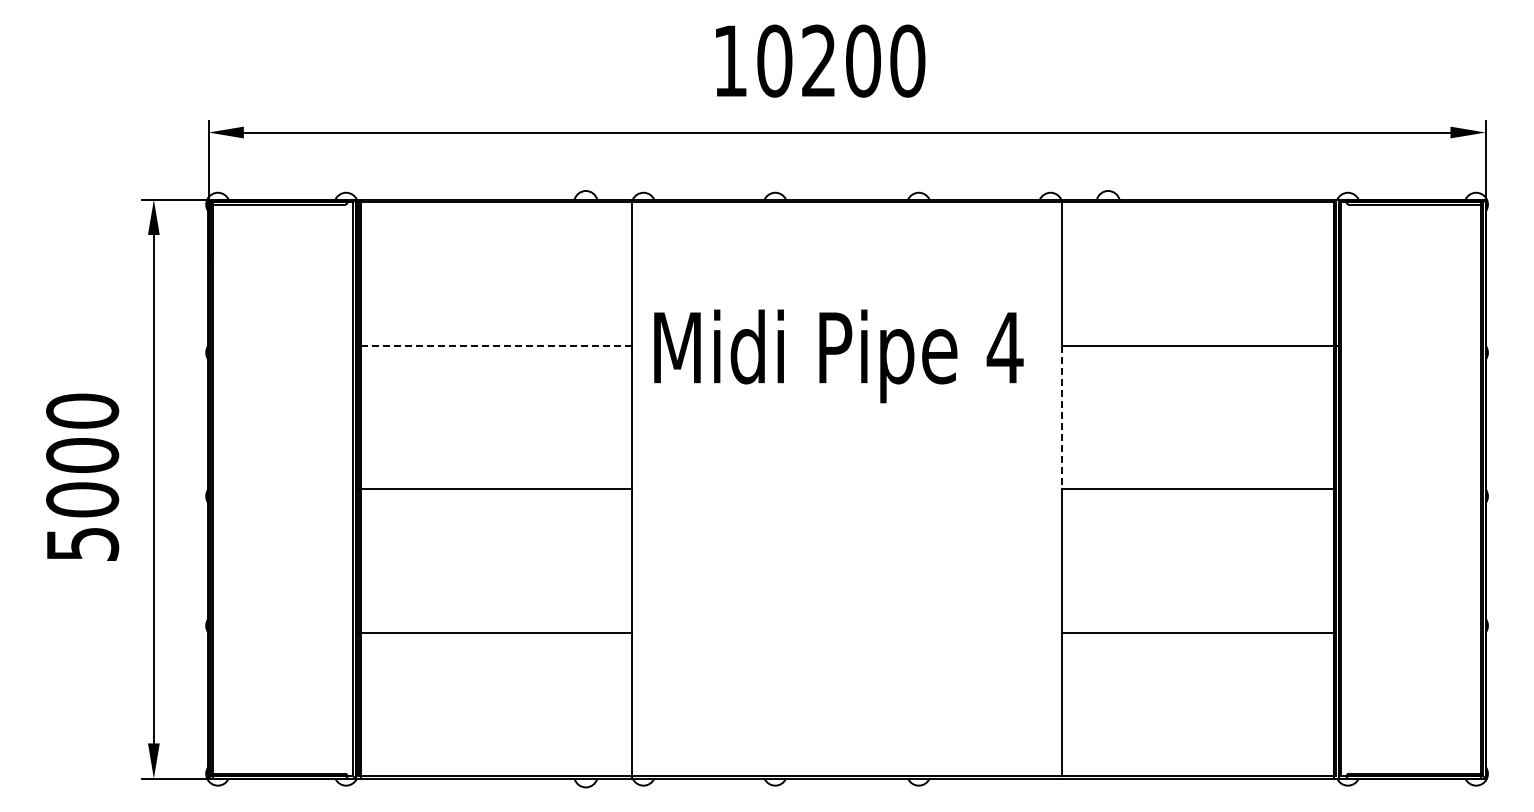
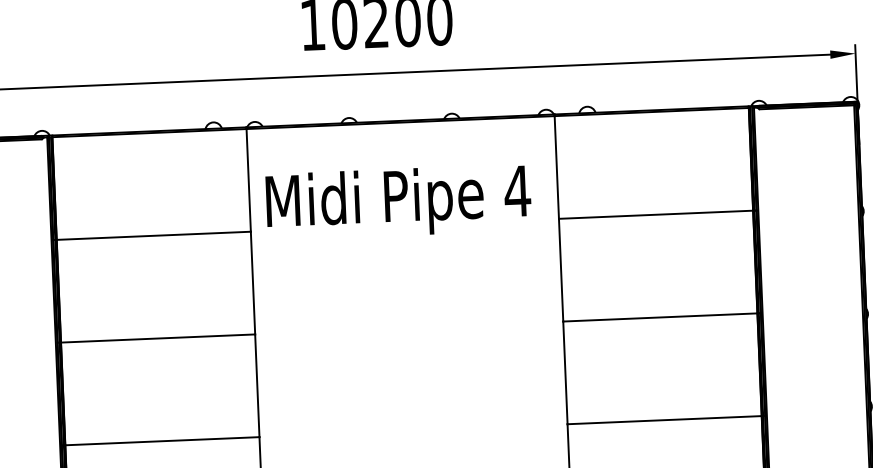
line: (495, 345) -> (153, 235), dashed -> solid
text: (838, 356) -> (398, 202), moved
line: (1062, 417) -> (561, 270), dashed -> solid

